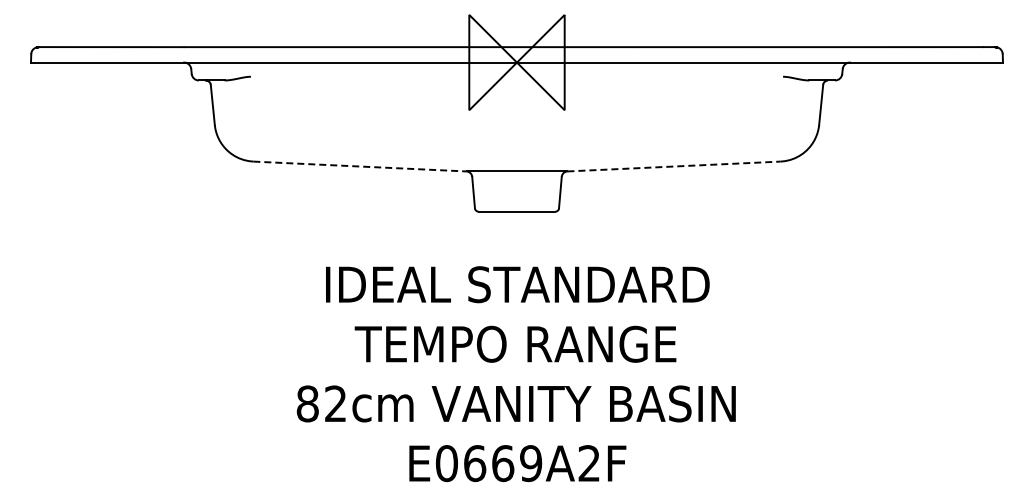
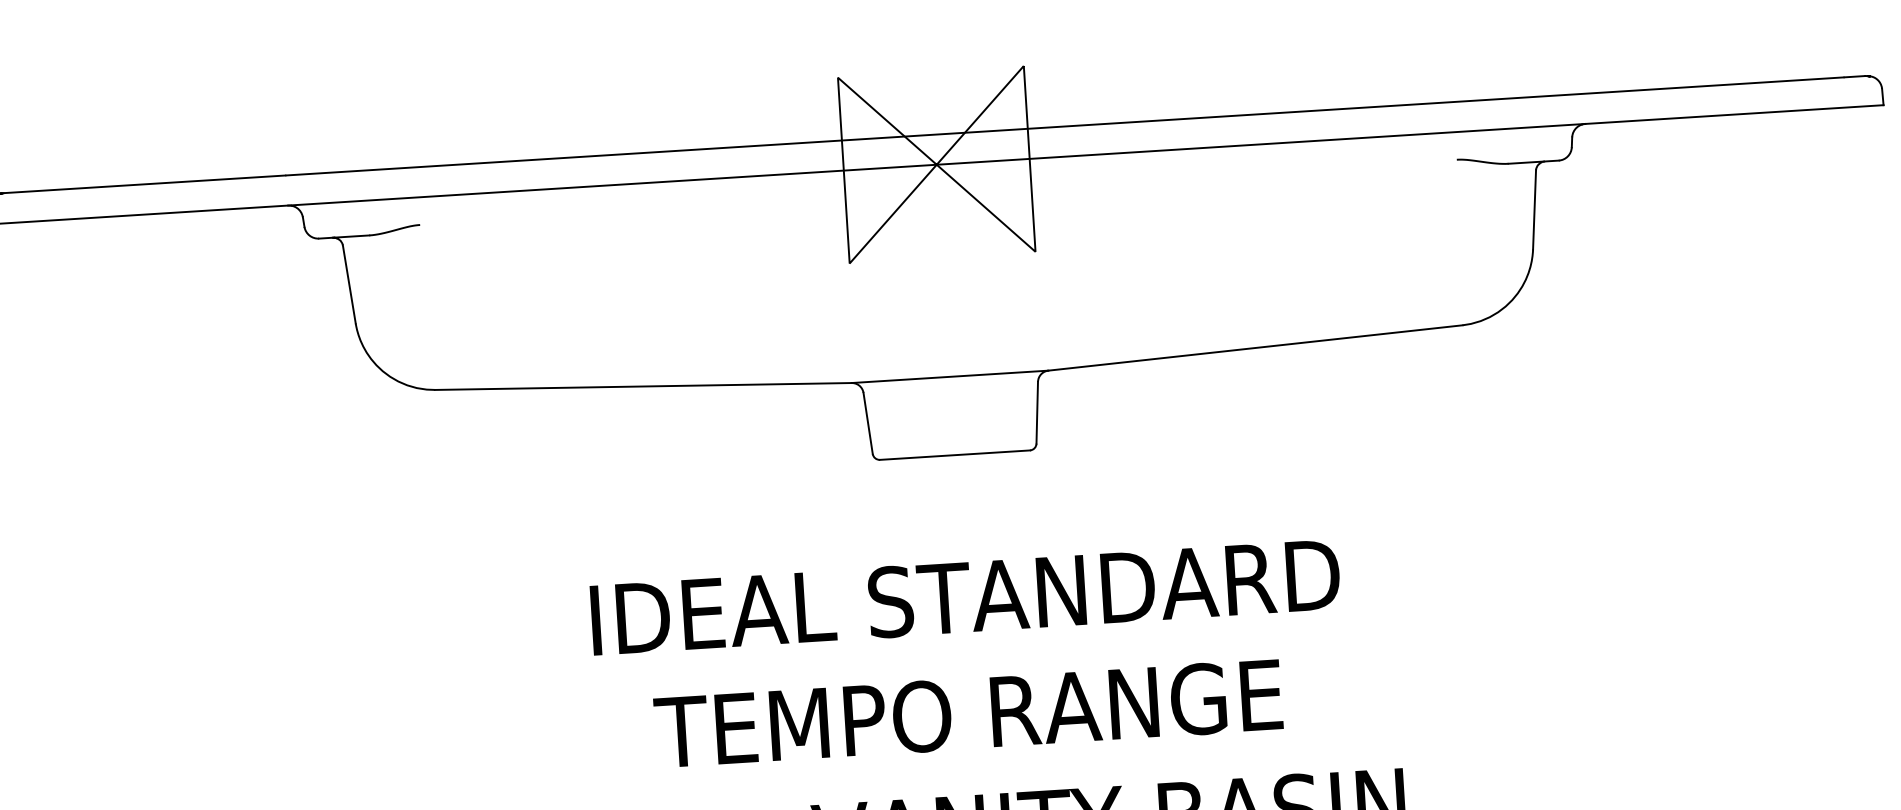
line: (359, 166) -> (642, 386), dashed -> solid
line: (674, 166) -> (1256, 347), dashed -> solid

